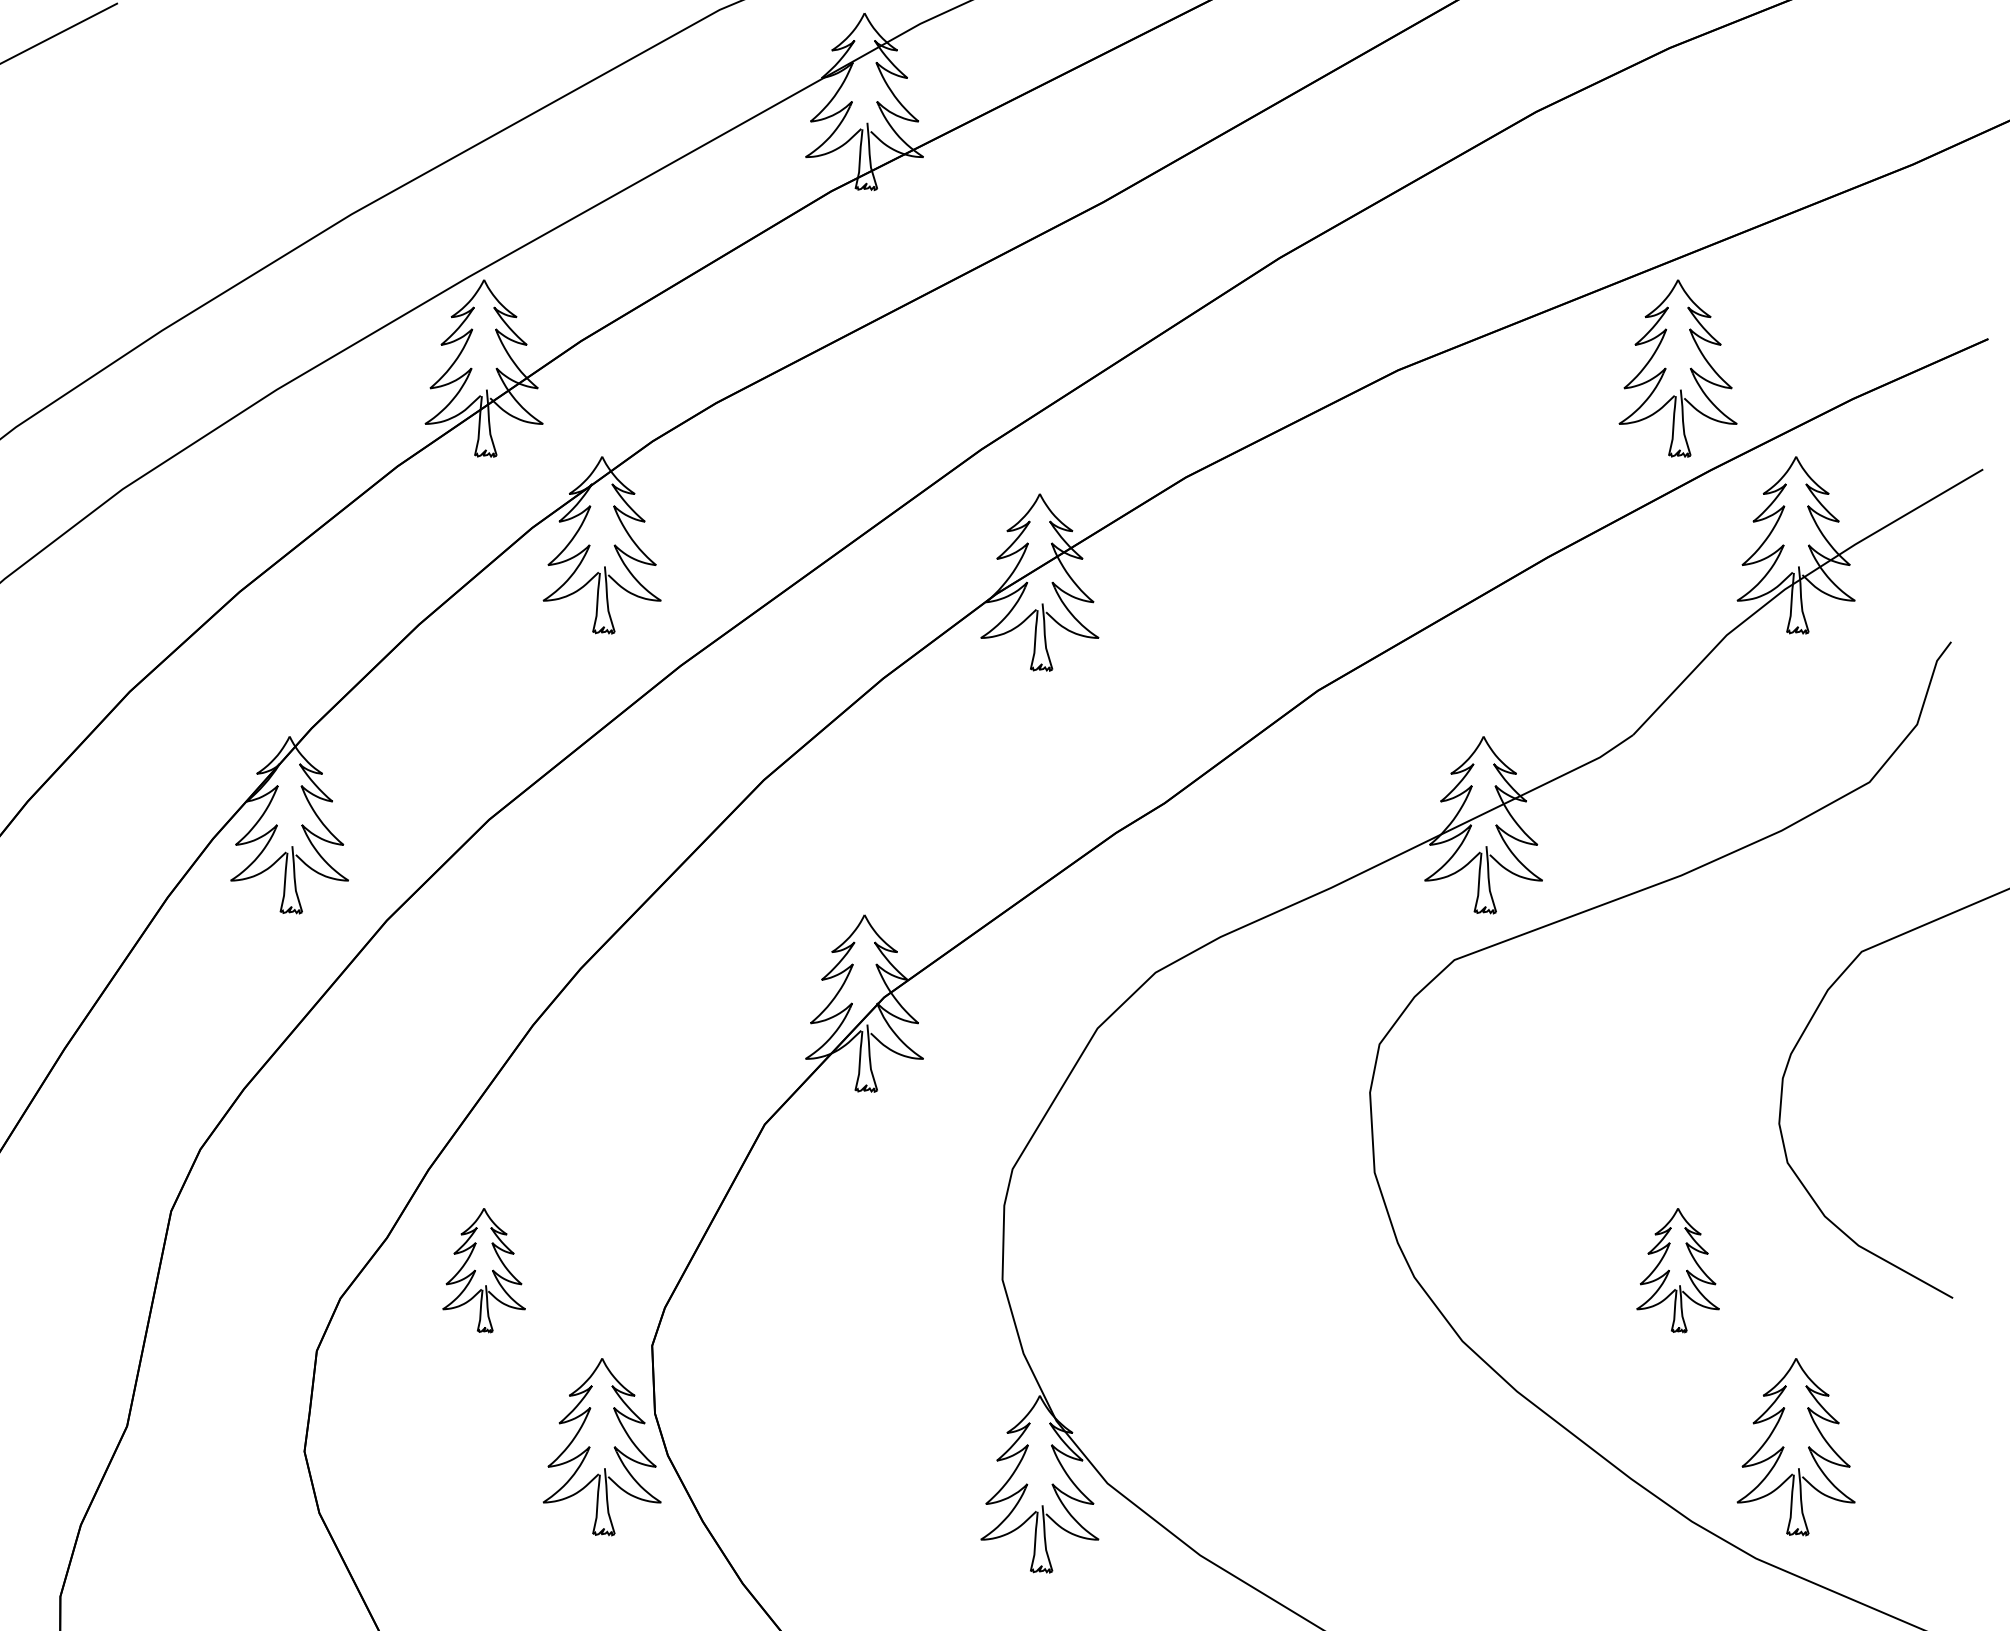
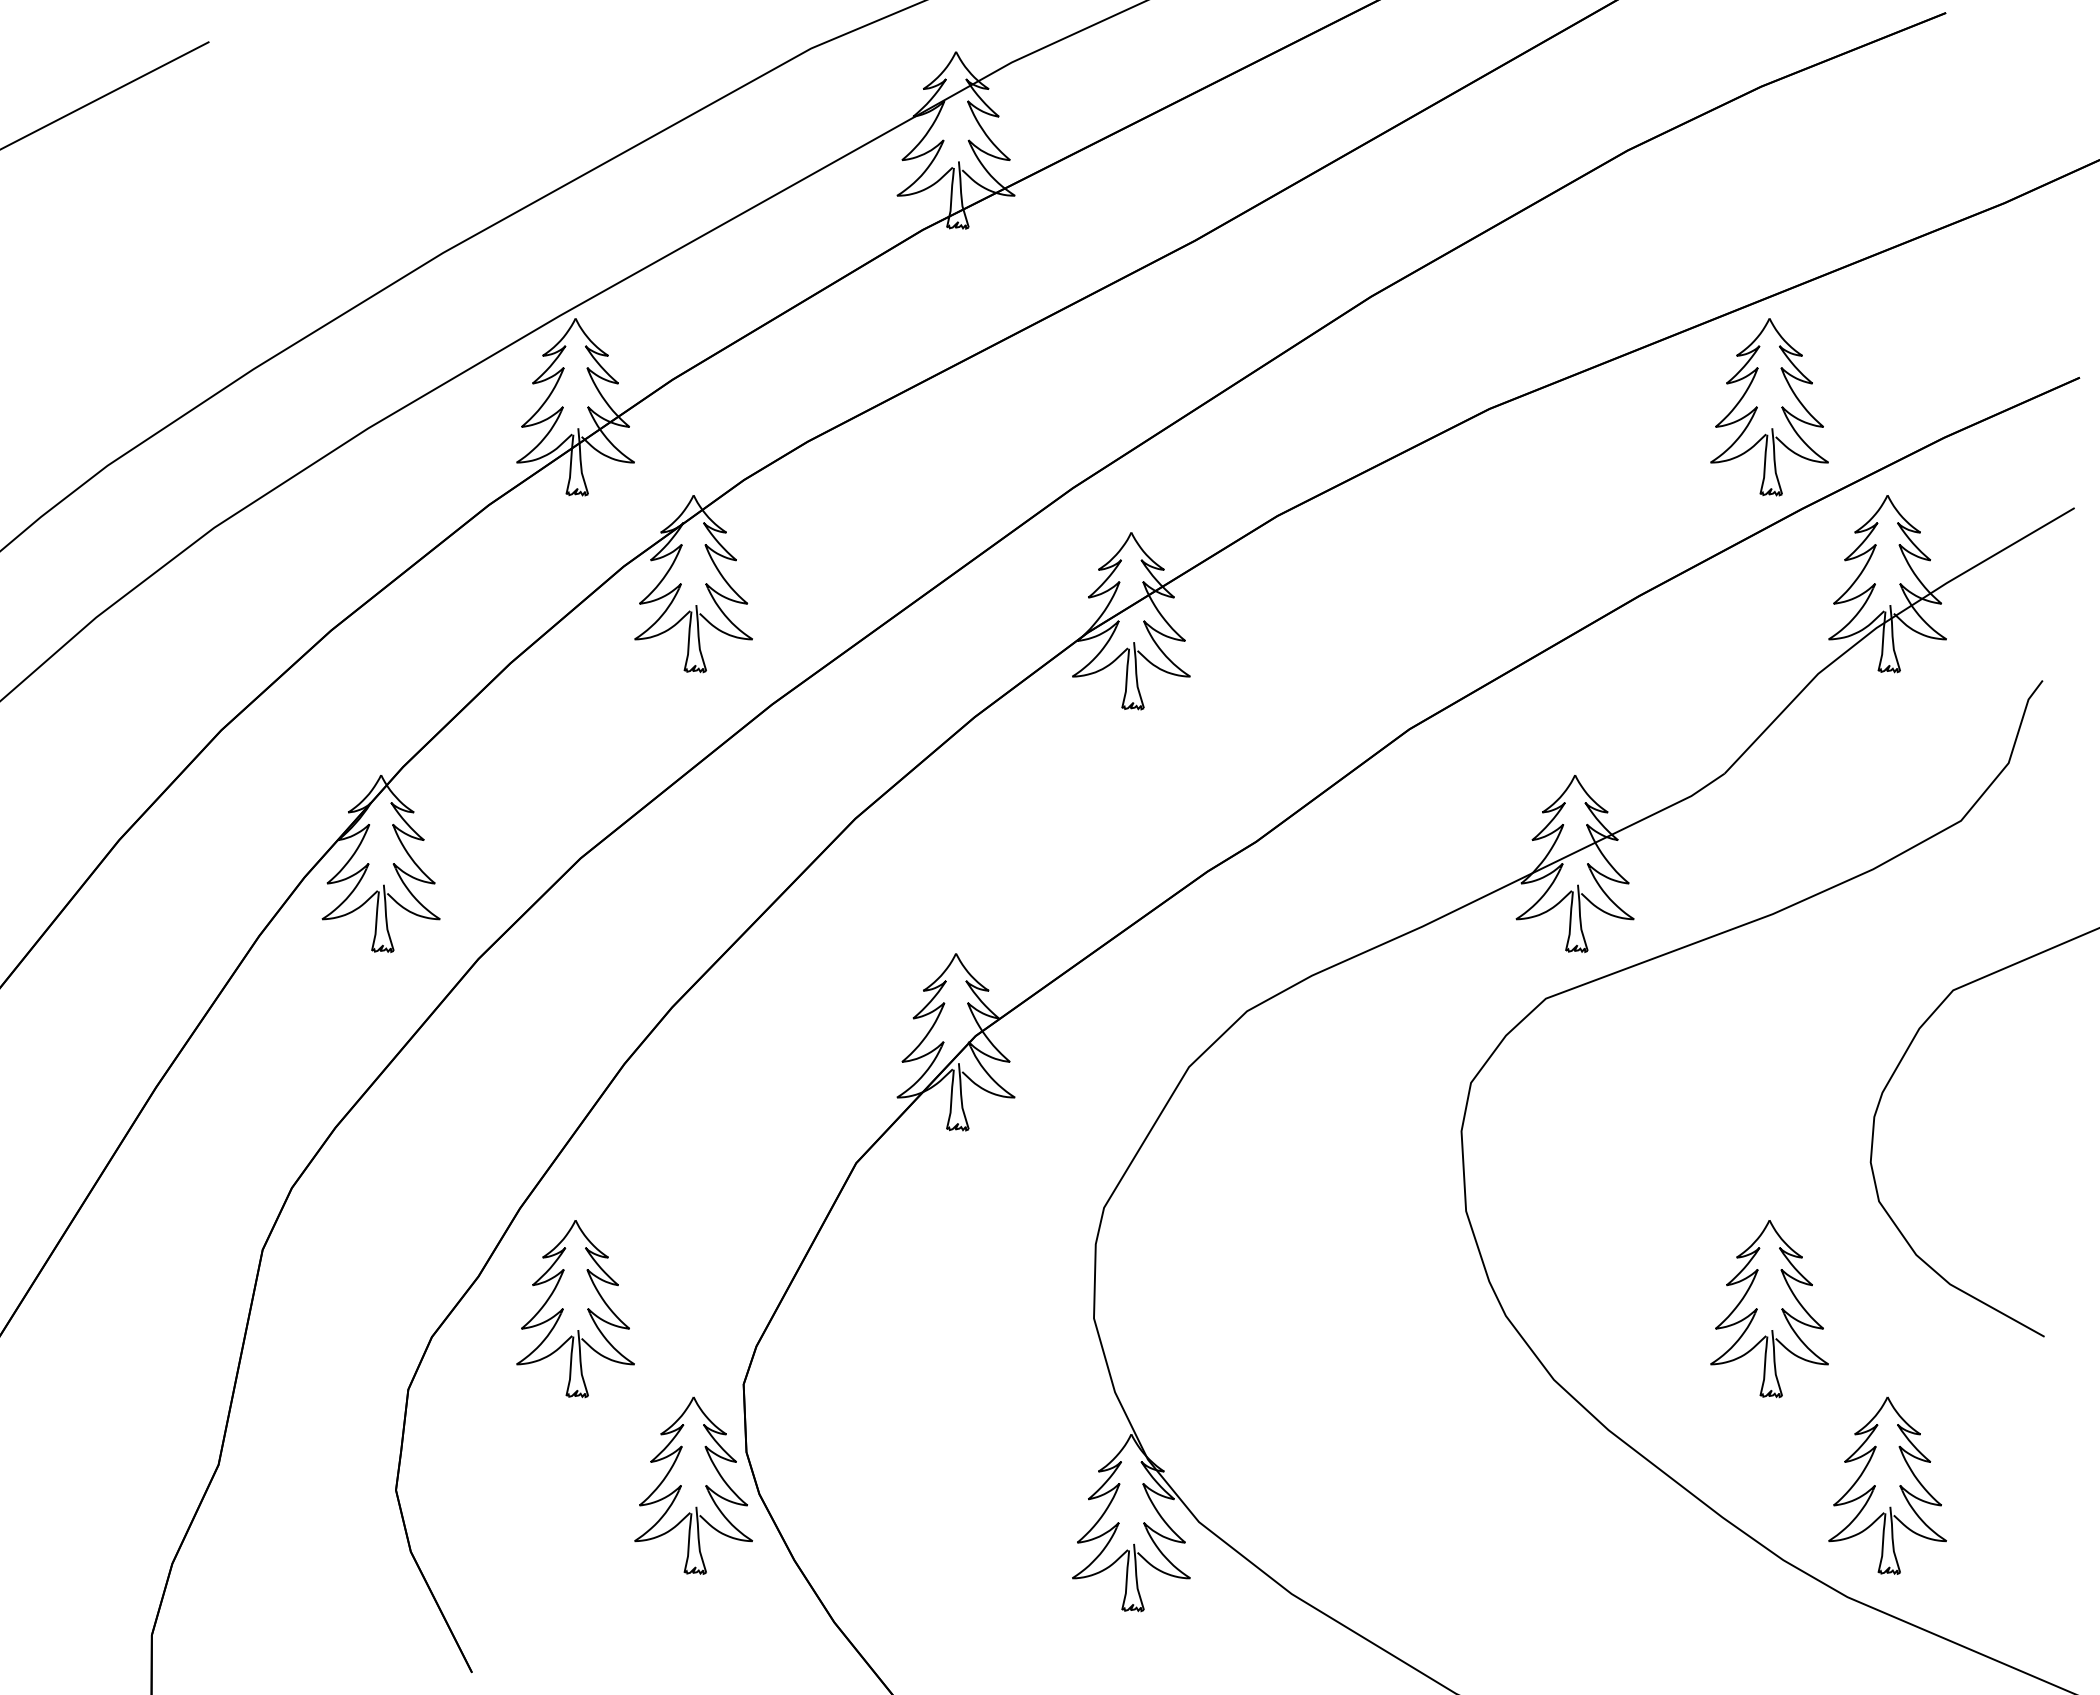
part: (484, 1270) -> (575, 1309), size x1.43
part: (1678, 1270) -> (1769, 1309), size x1.43

